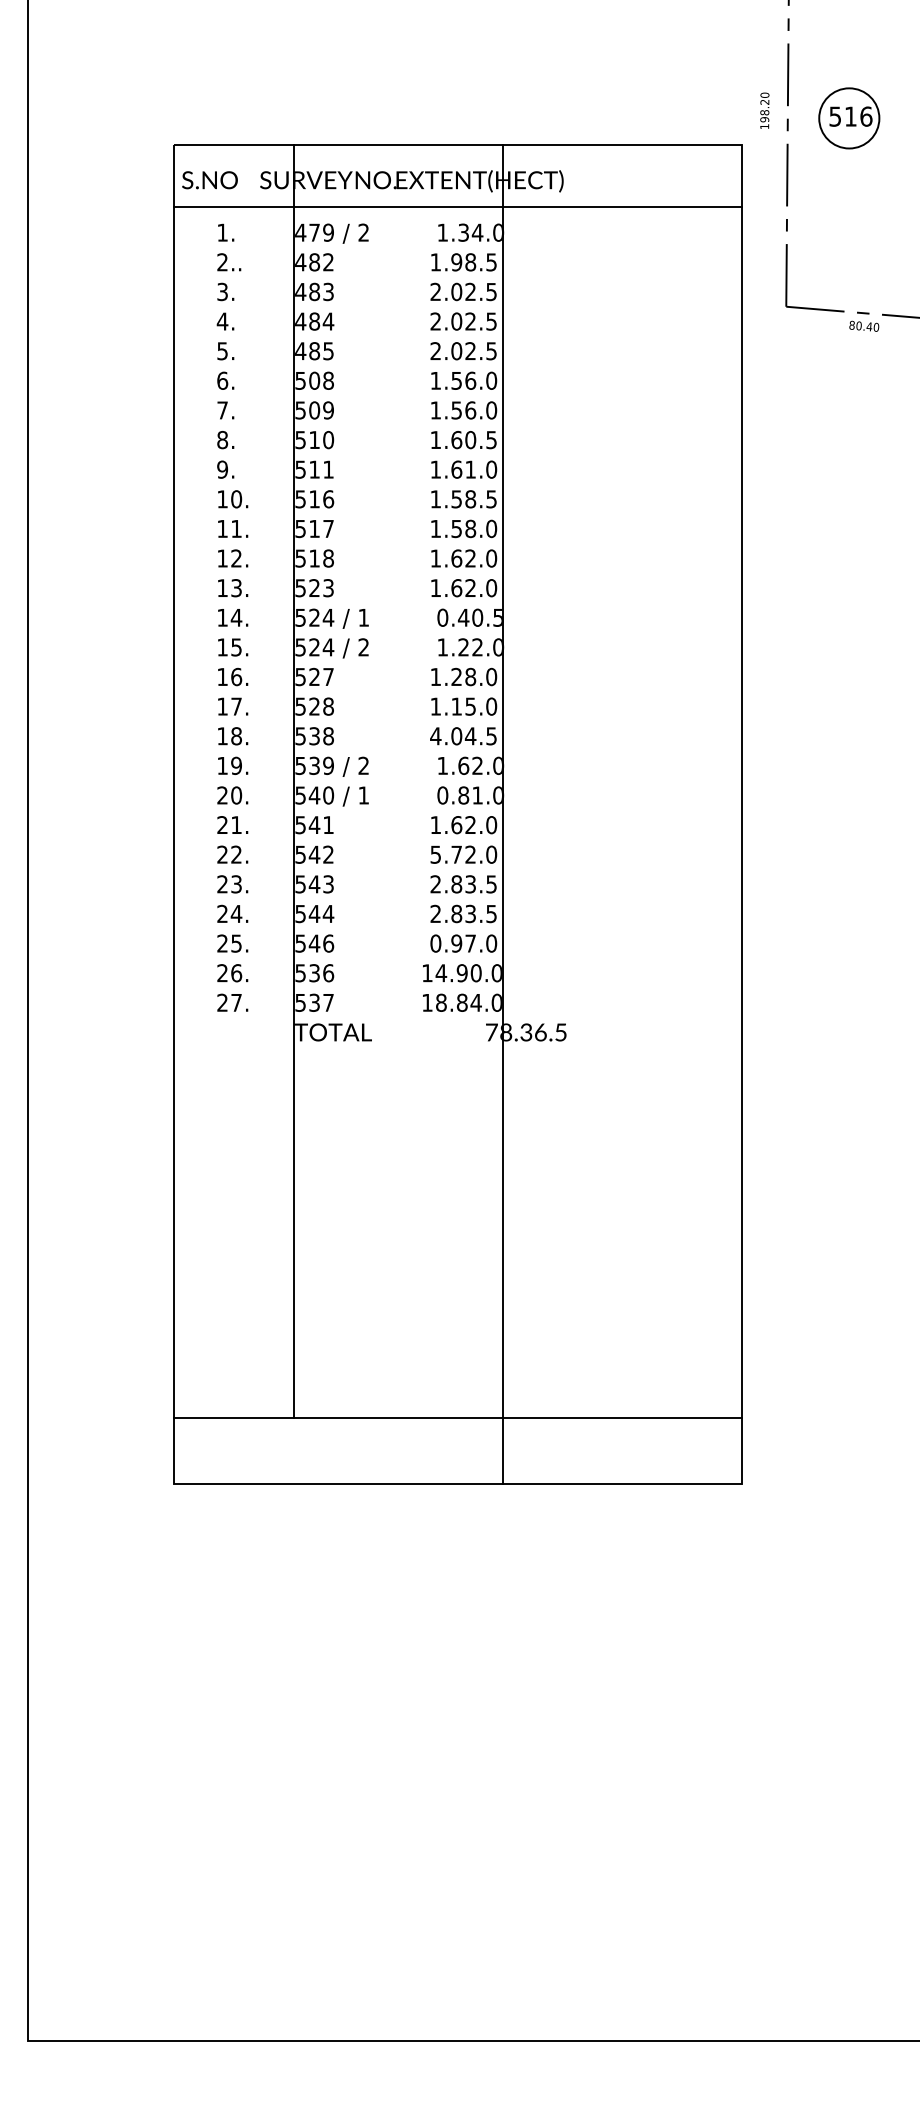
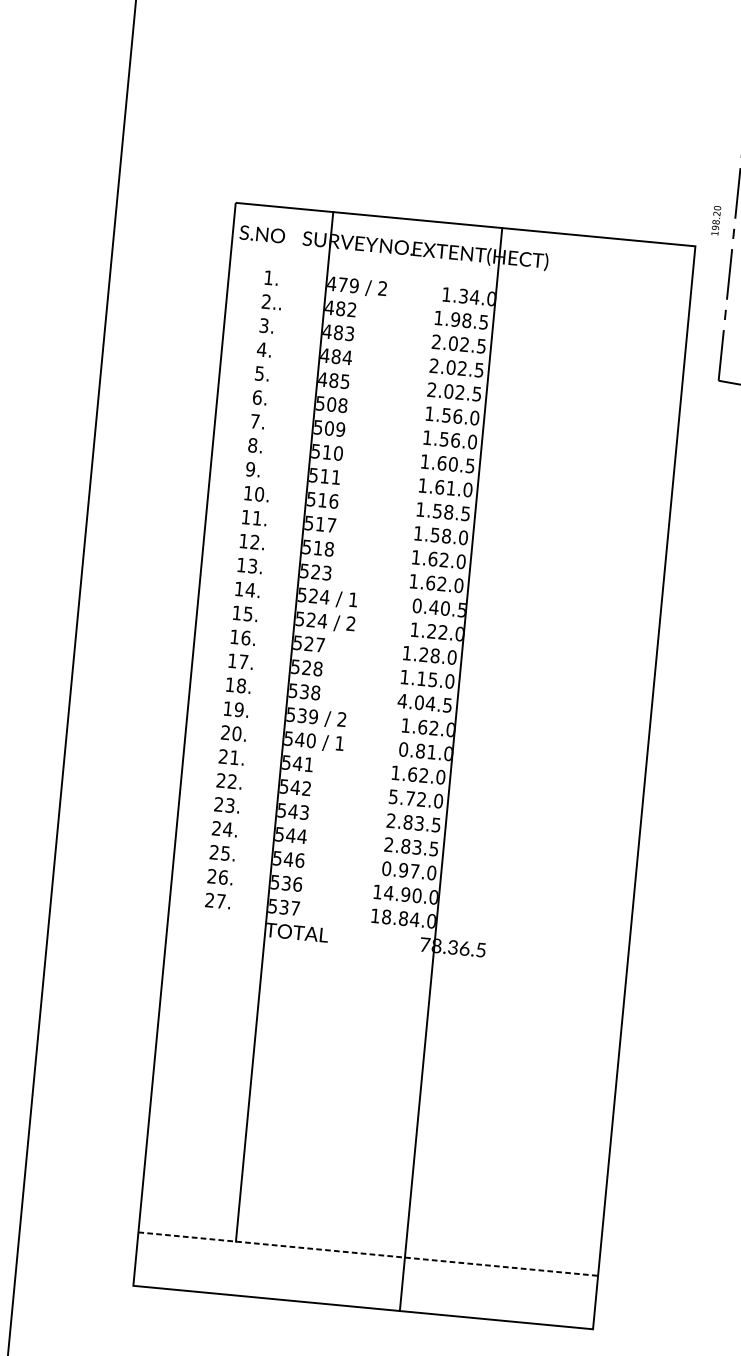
line: (457, 207) -> (460, 275), removed
line: (458, 1418) -> (368, 1254), solid -> dashed

